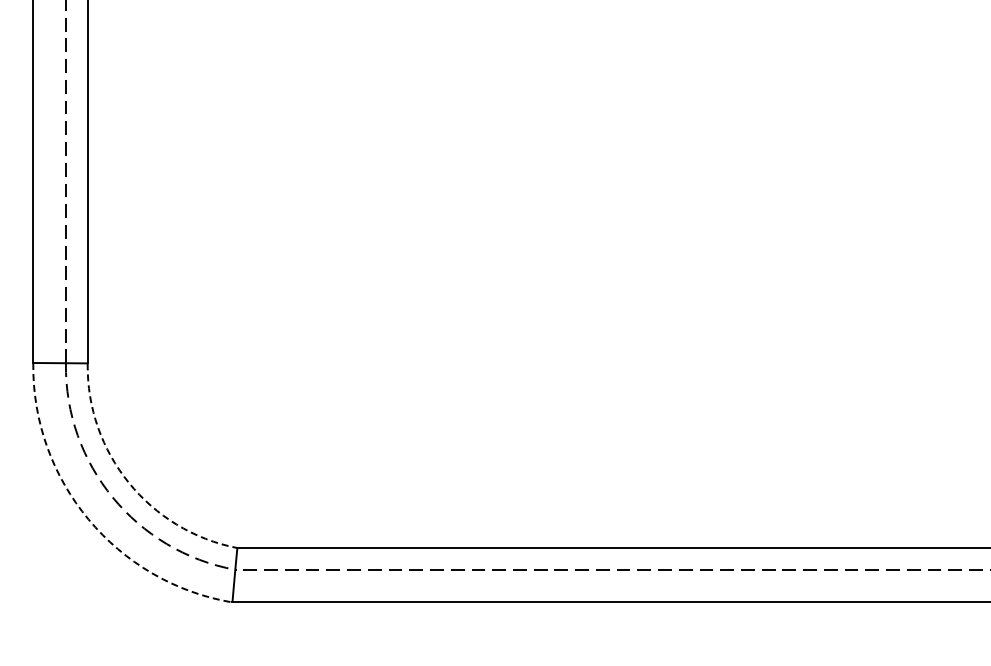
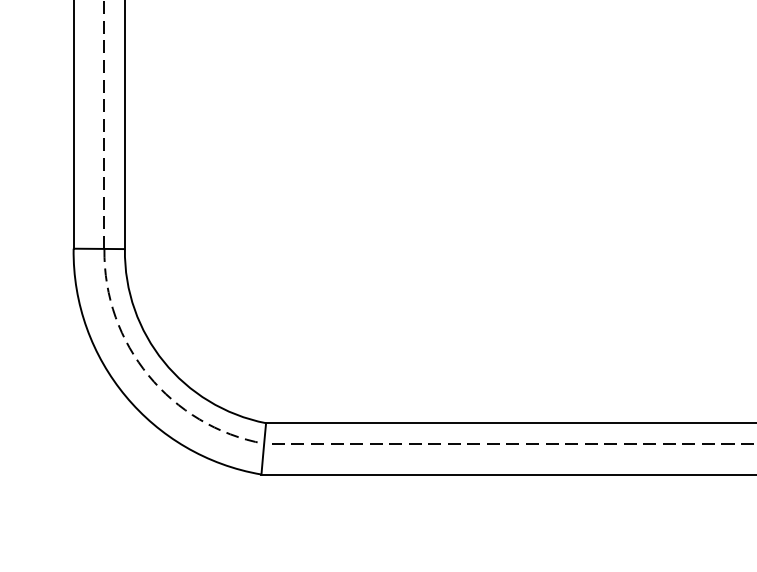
arc: (128, 482) -> (163, 361), dashed -> solid
arc: (88, 519) -> (125, 396), dashed -> solid

